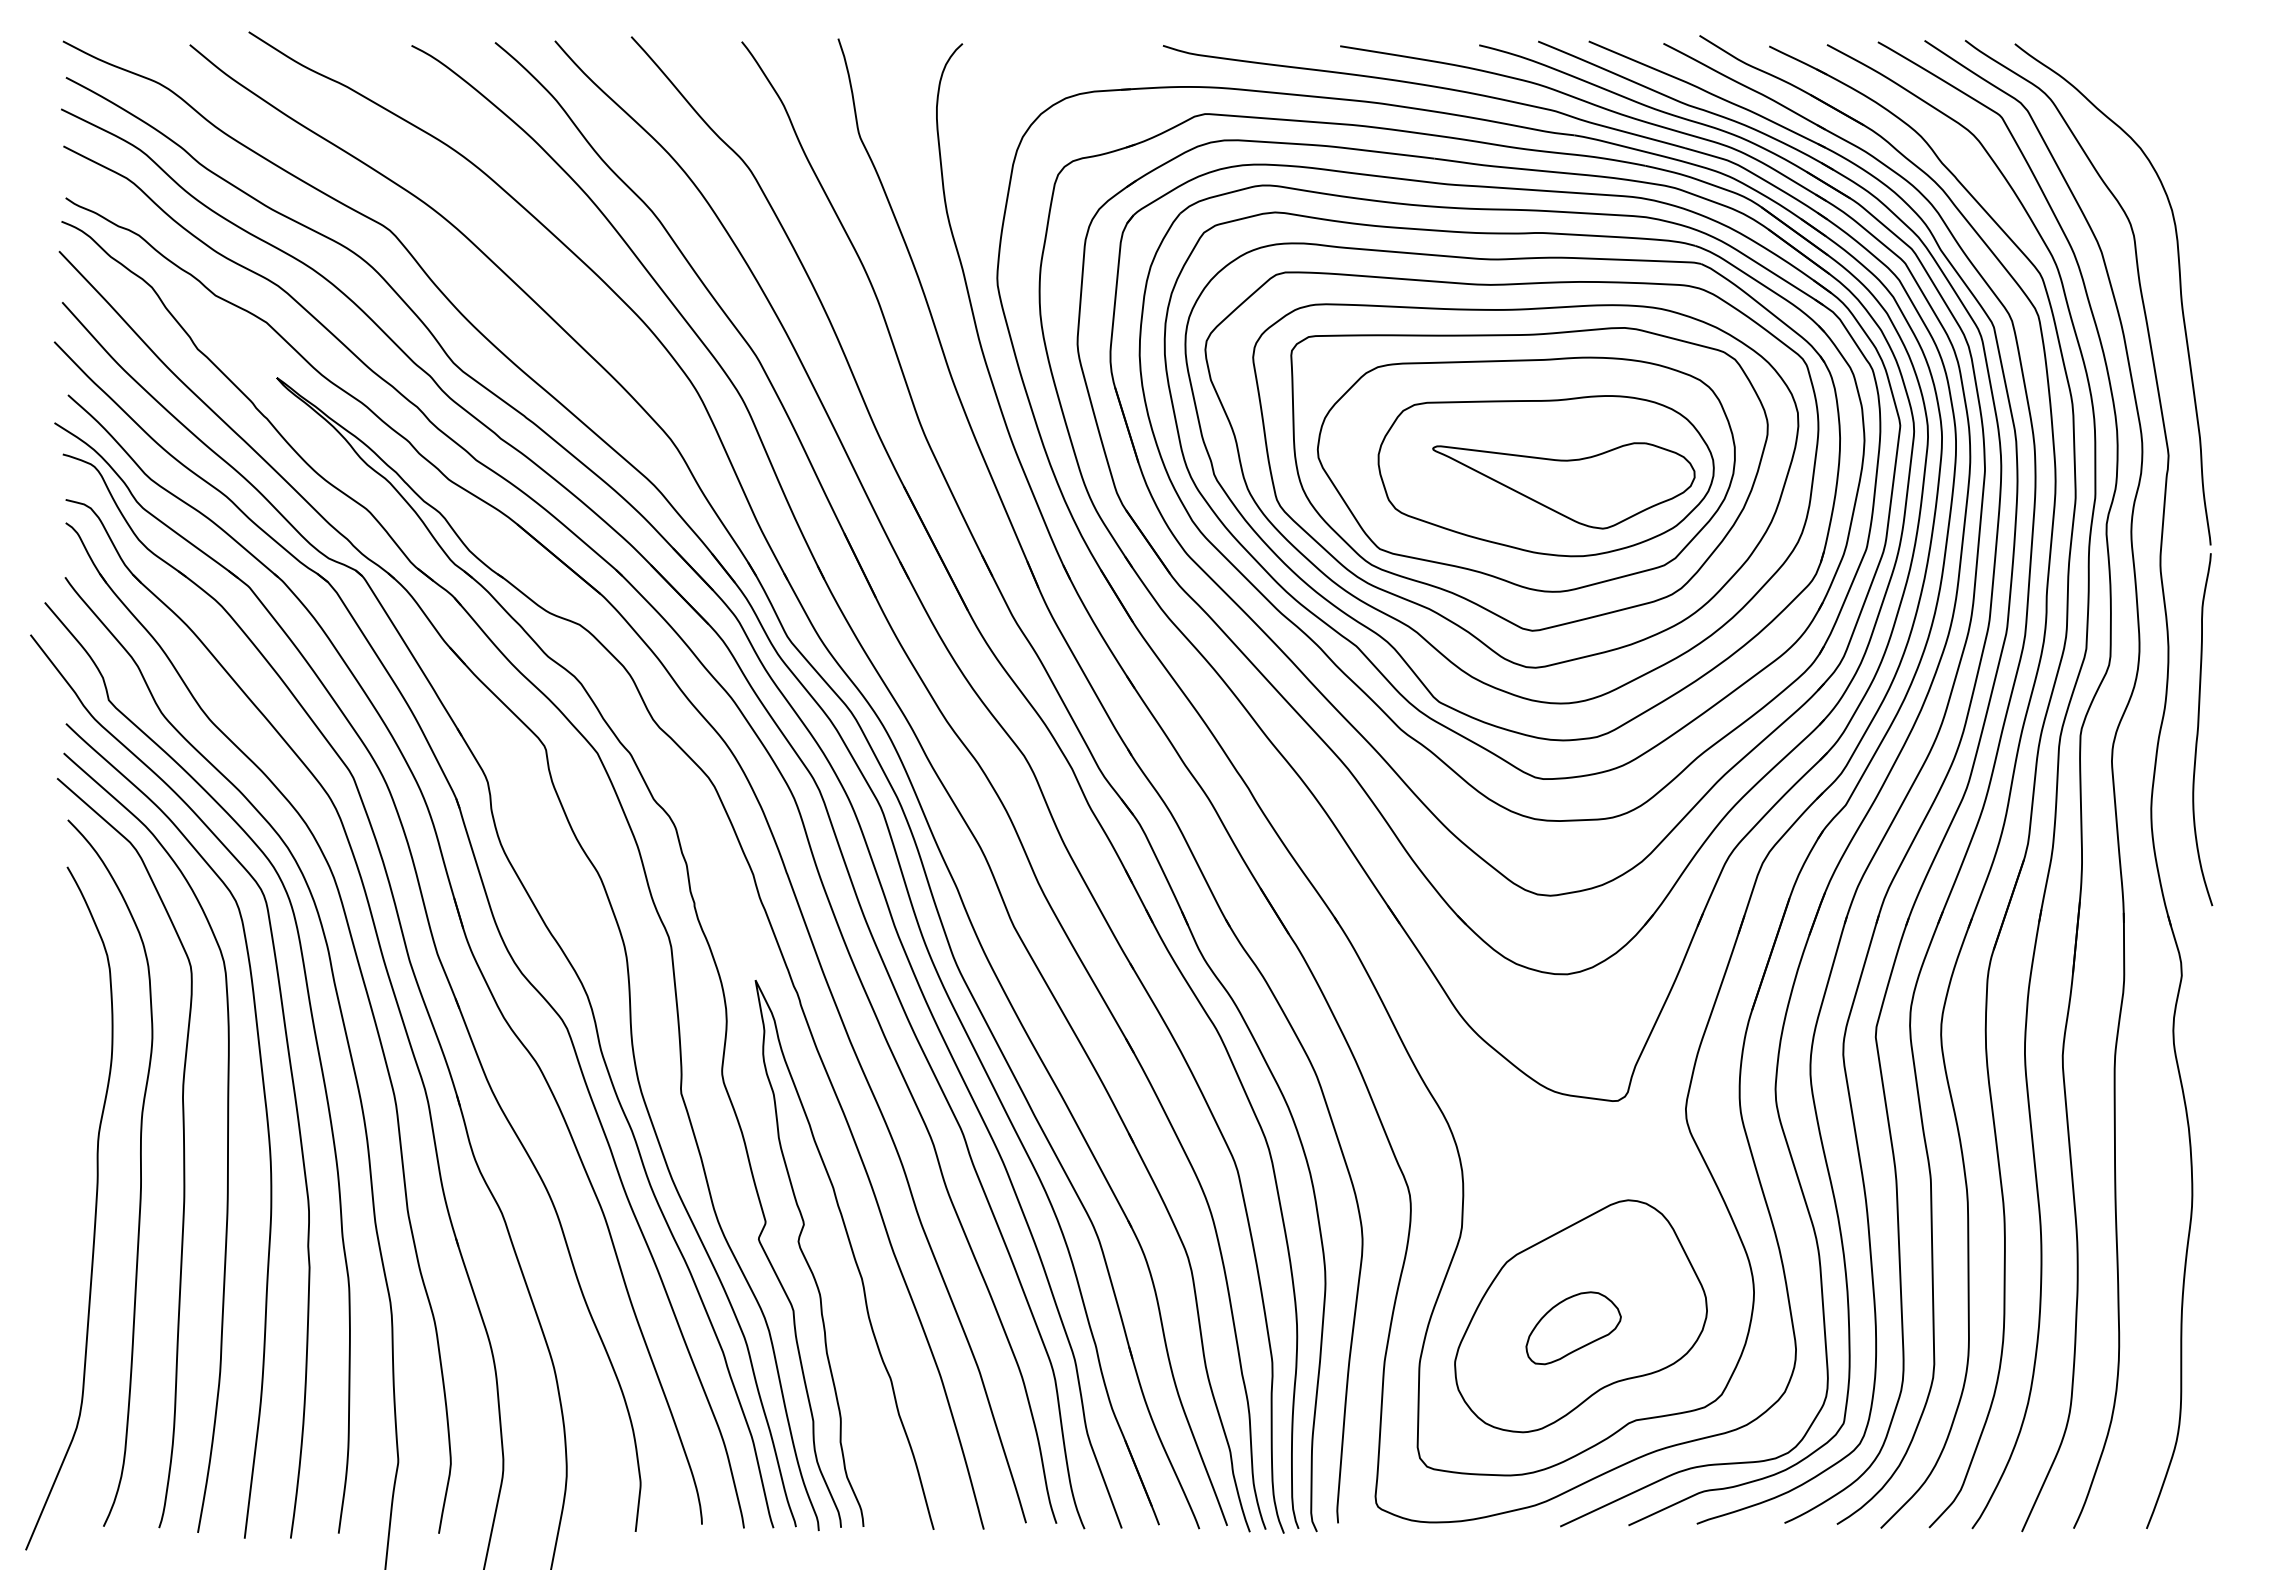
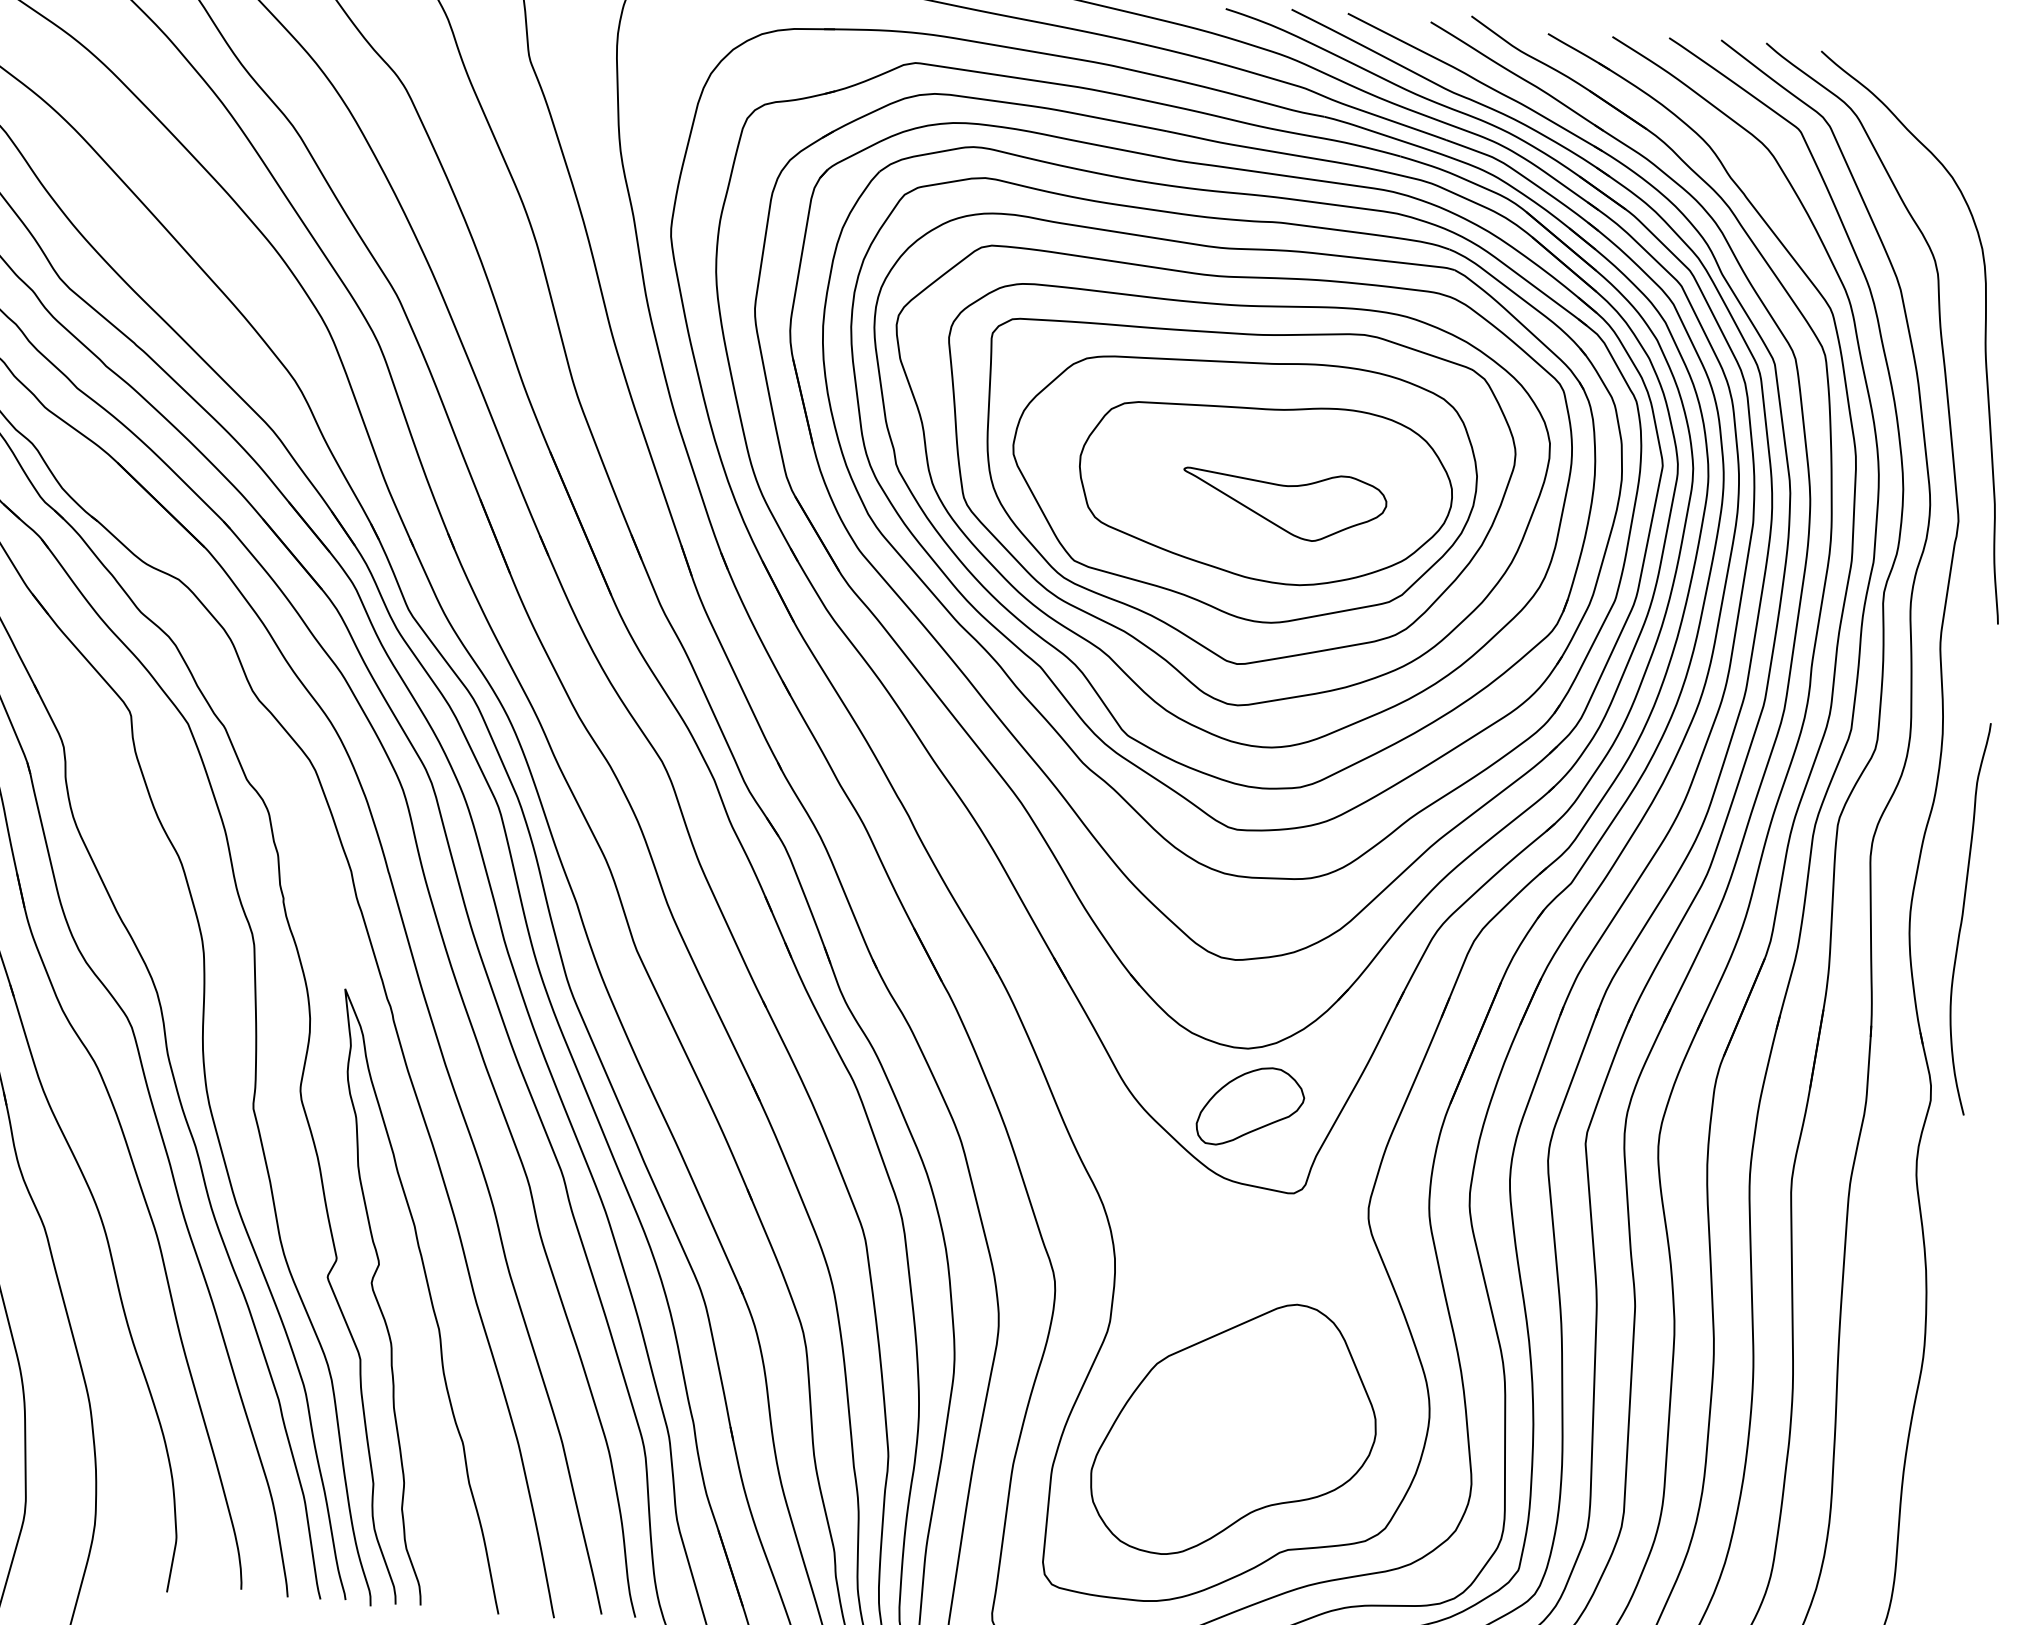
part: (1563, 485) -> (1283, 505), size x0.7
curve: (2198, 729) -> (1962, 918), moved
part: (1573, 1328) -> (1250, 1107), moved

